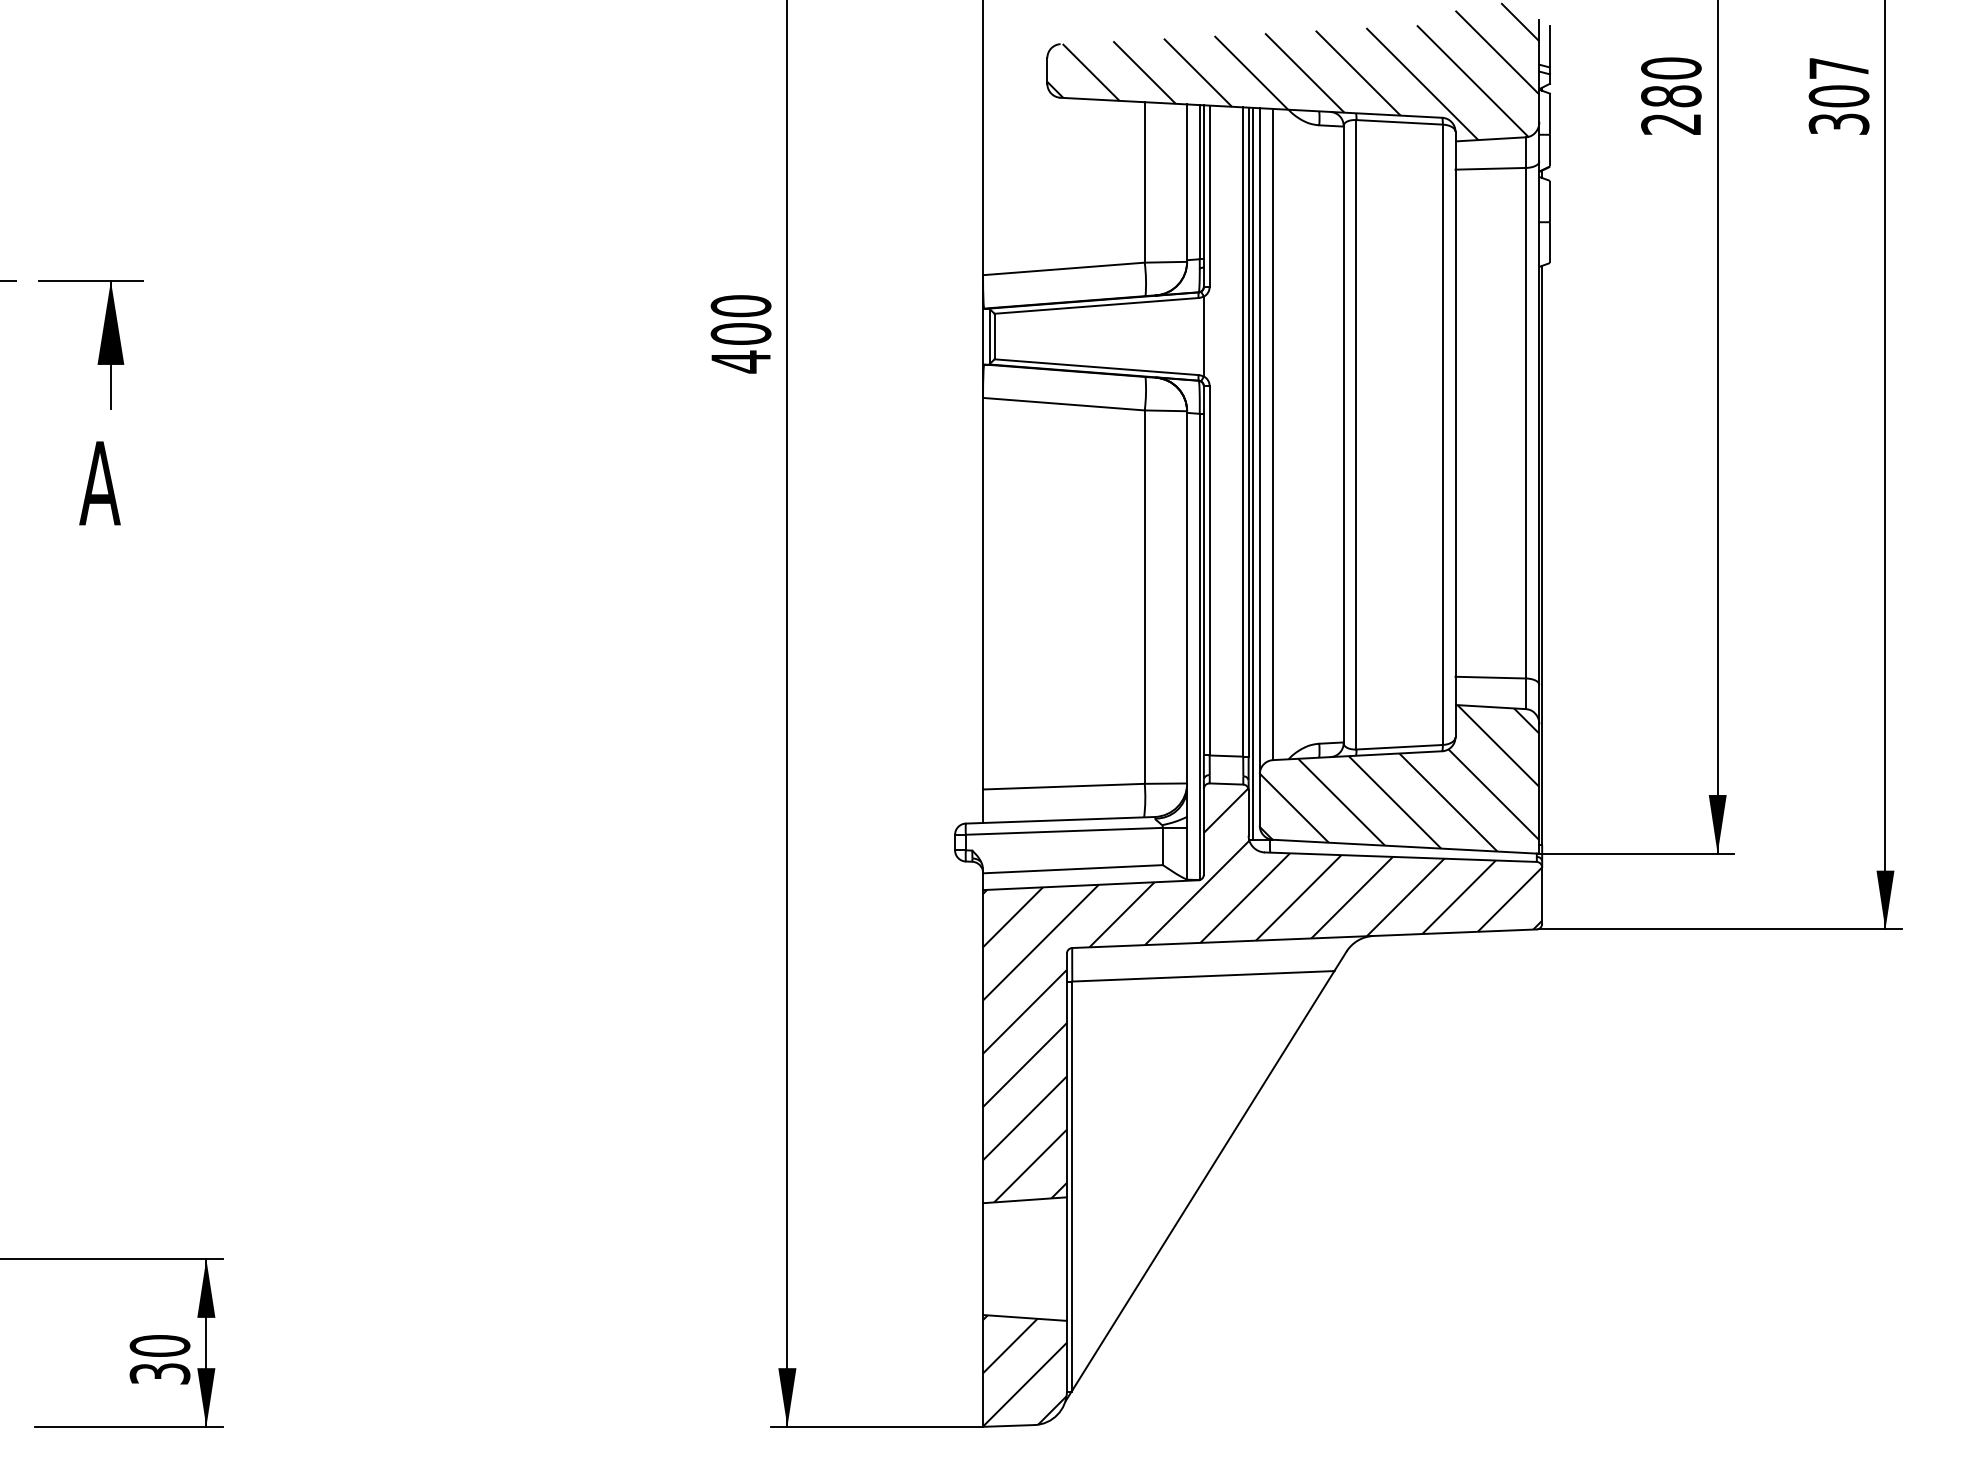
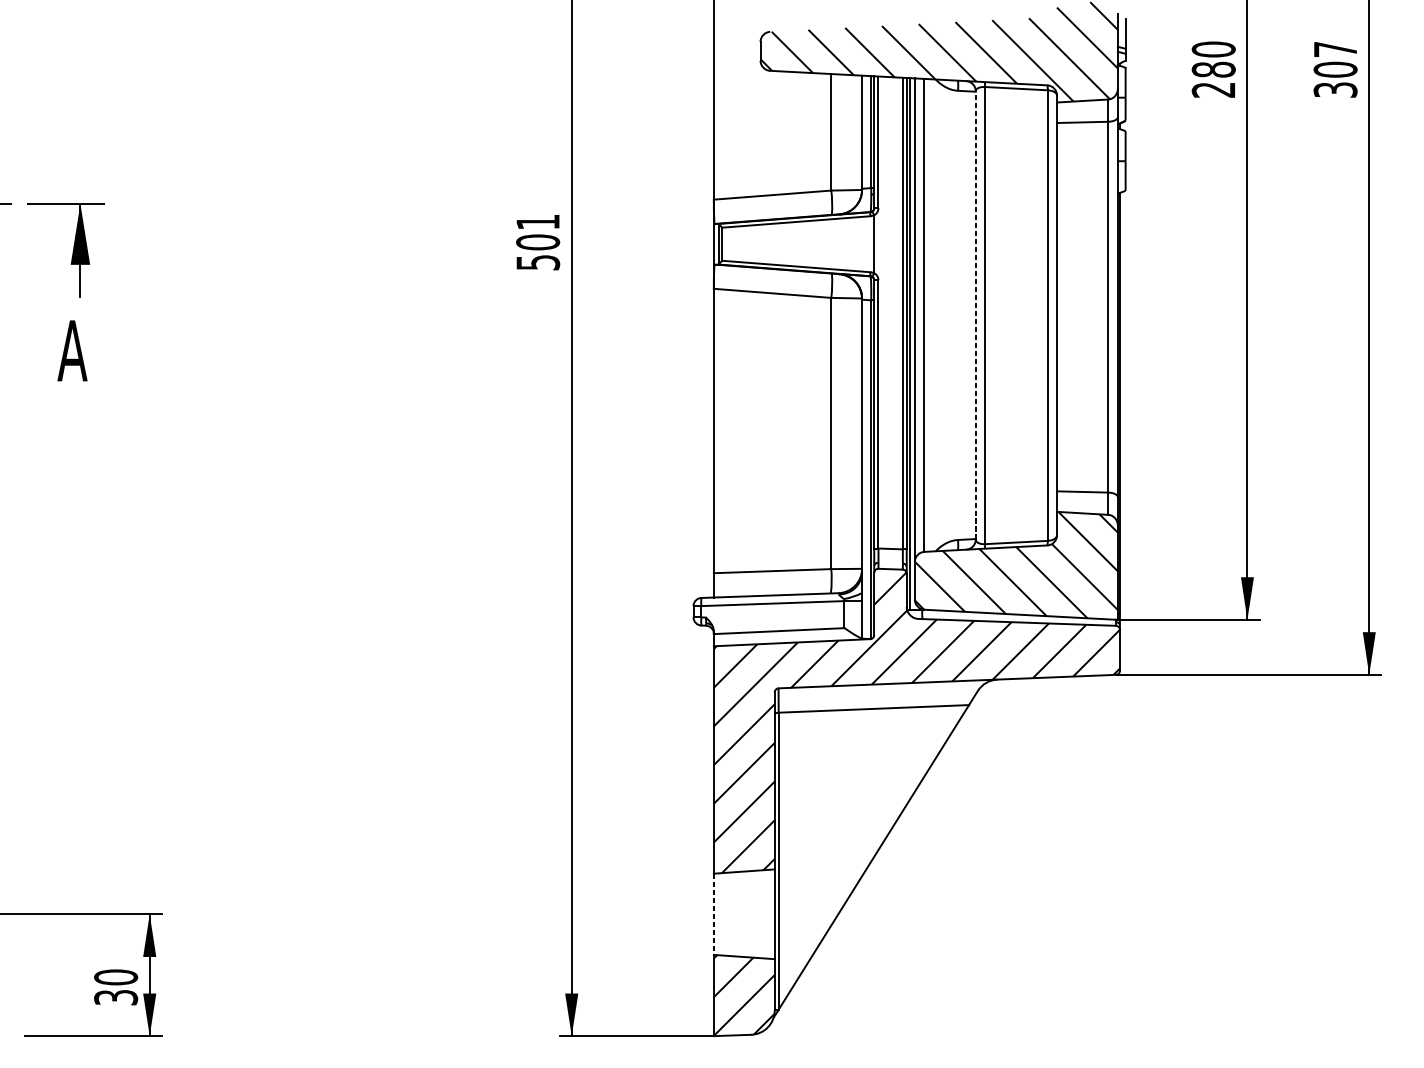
text: (740, 334) -> (537, 242), 400 -> 501
line: (1343, 434) -> (975, 315), solid -> dashed
line: (983, 1259) -> (714, 914), solid -> dashed

